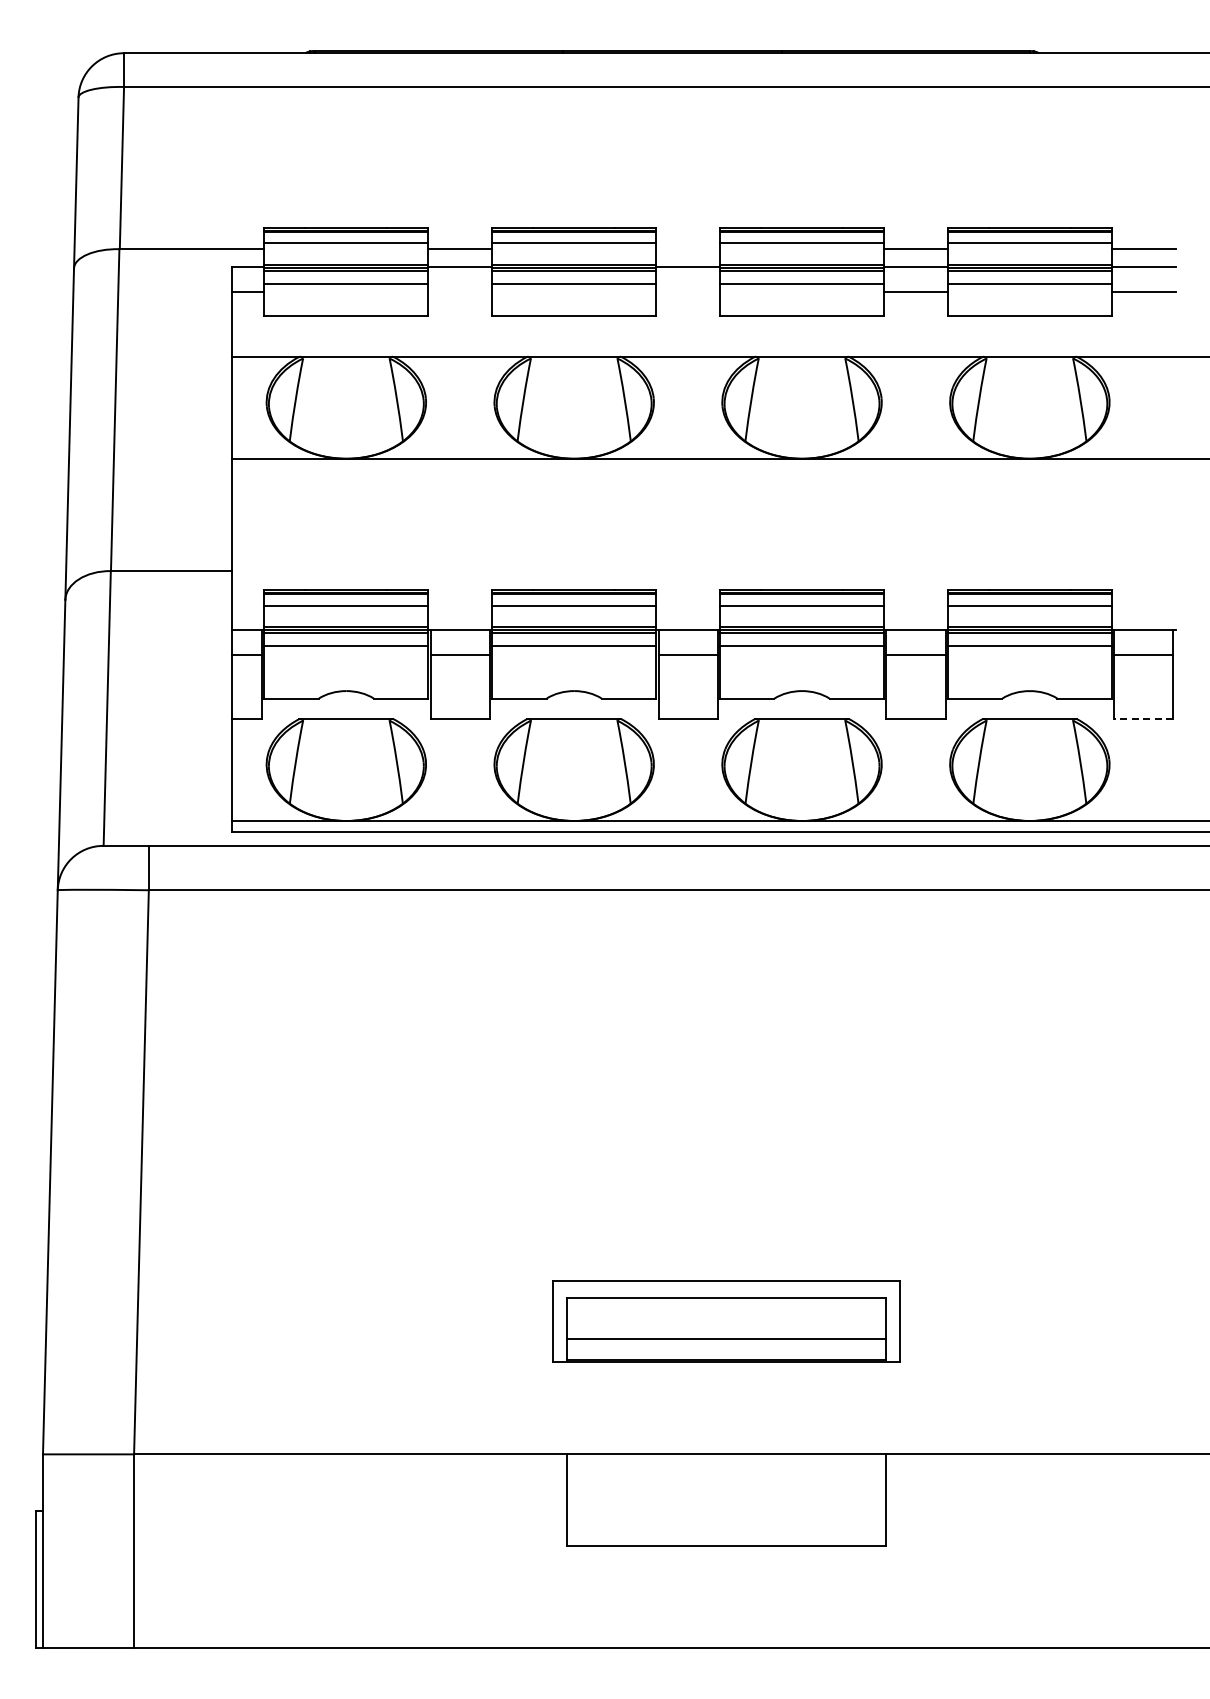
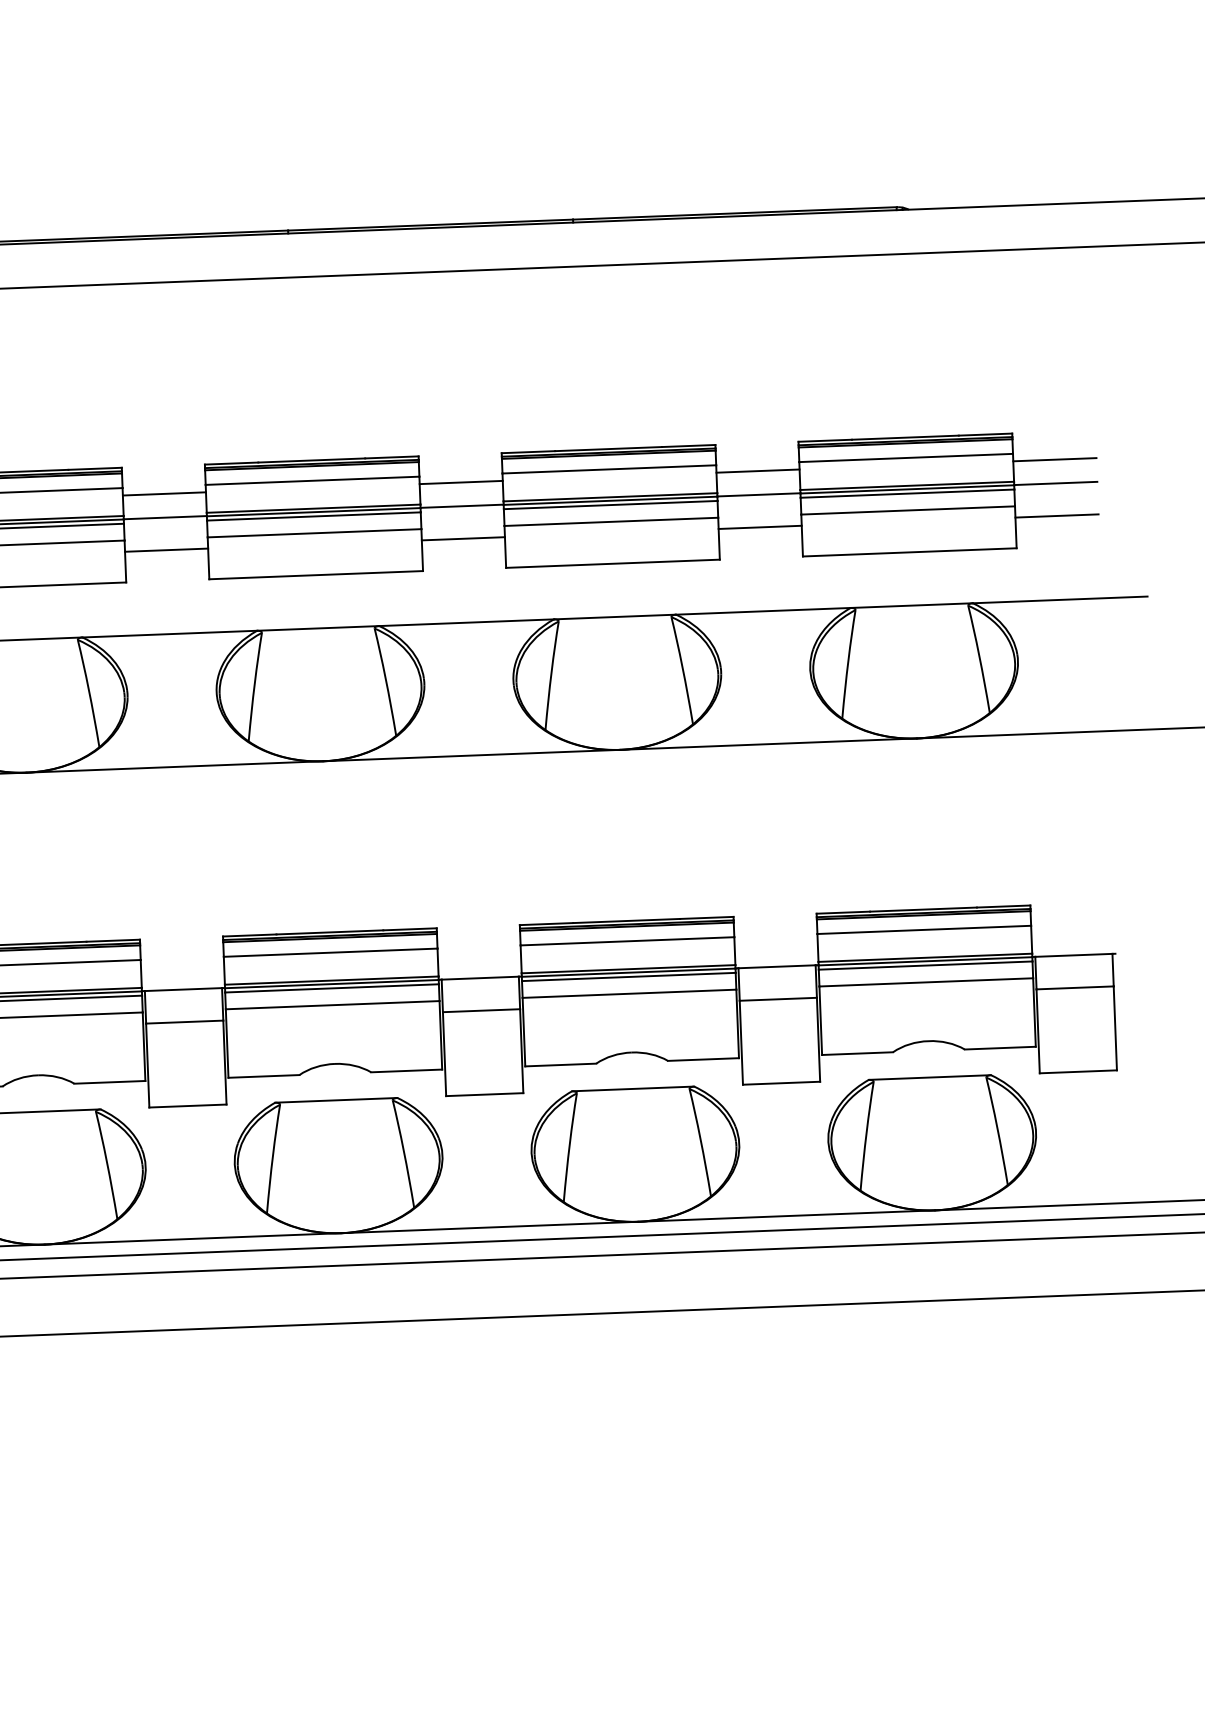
line: (688, 249) -> (461, 482), added
line: (460, 292) -> (166, 550), added
line: (688, 292) -> (463, 538), added
line: (1143, 719) -> (1078, 1072), dashed -> solid

